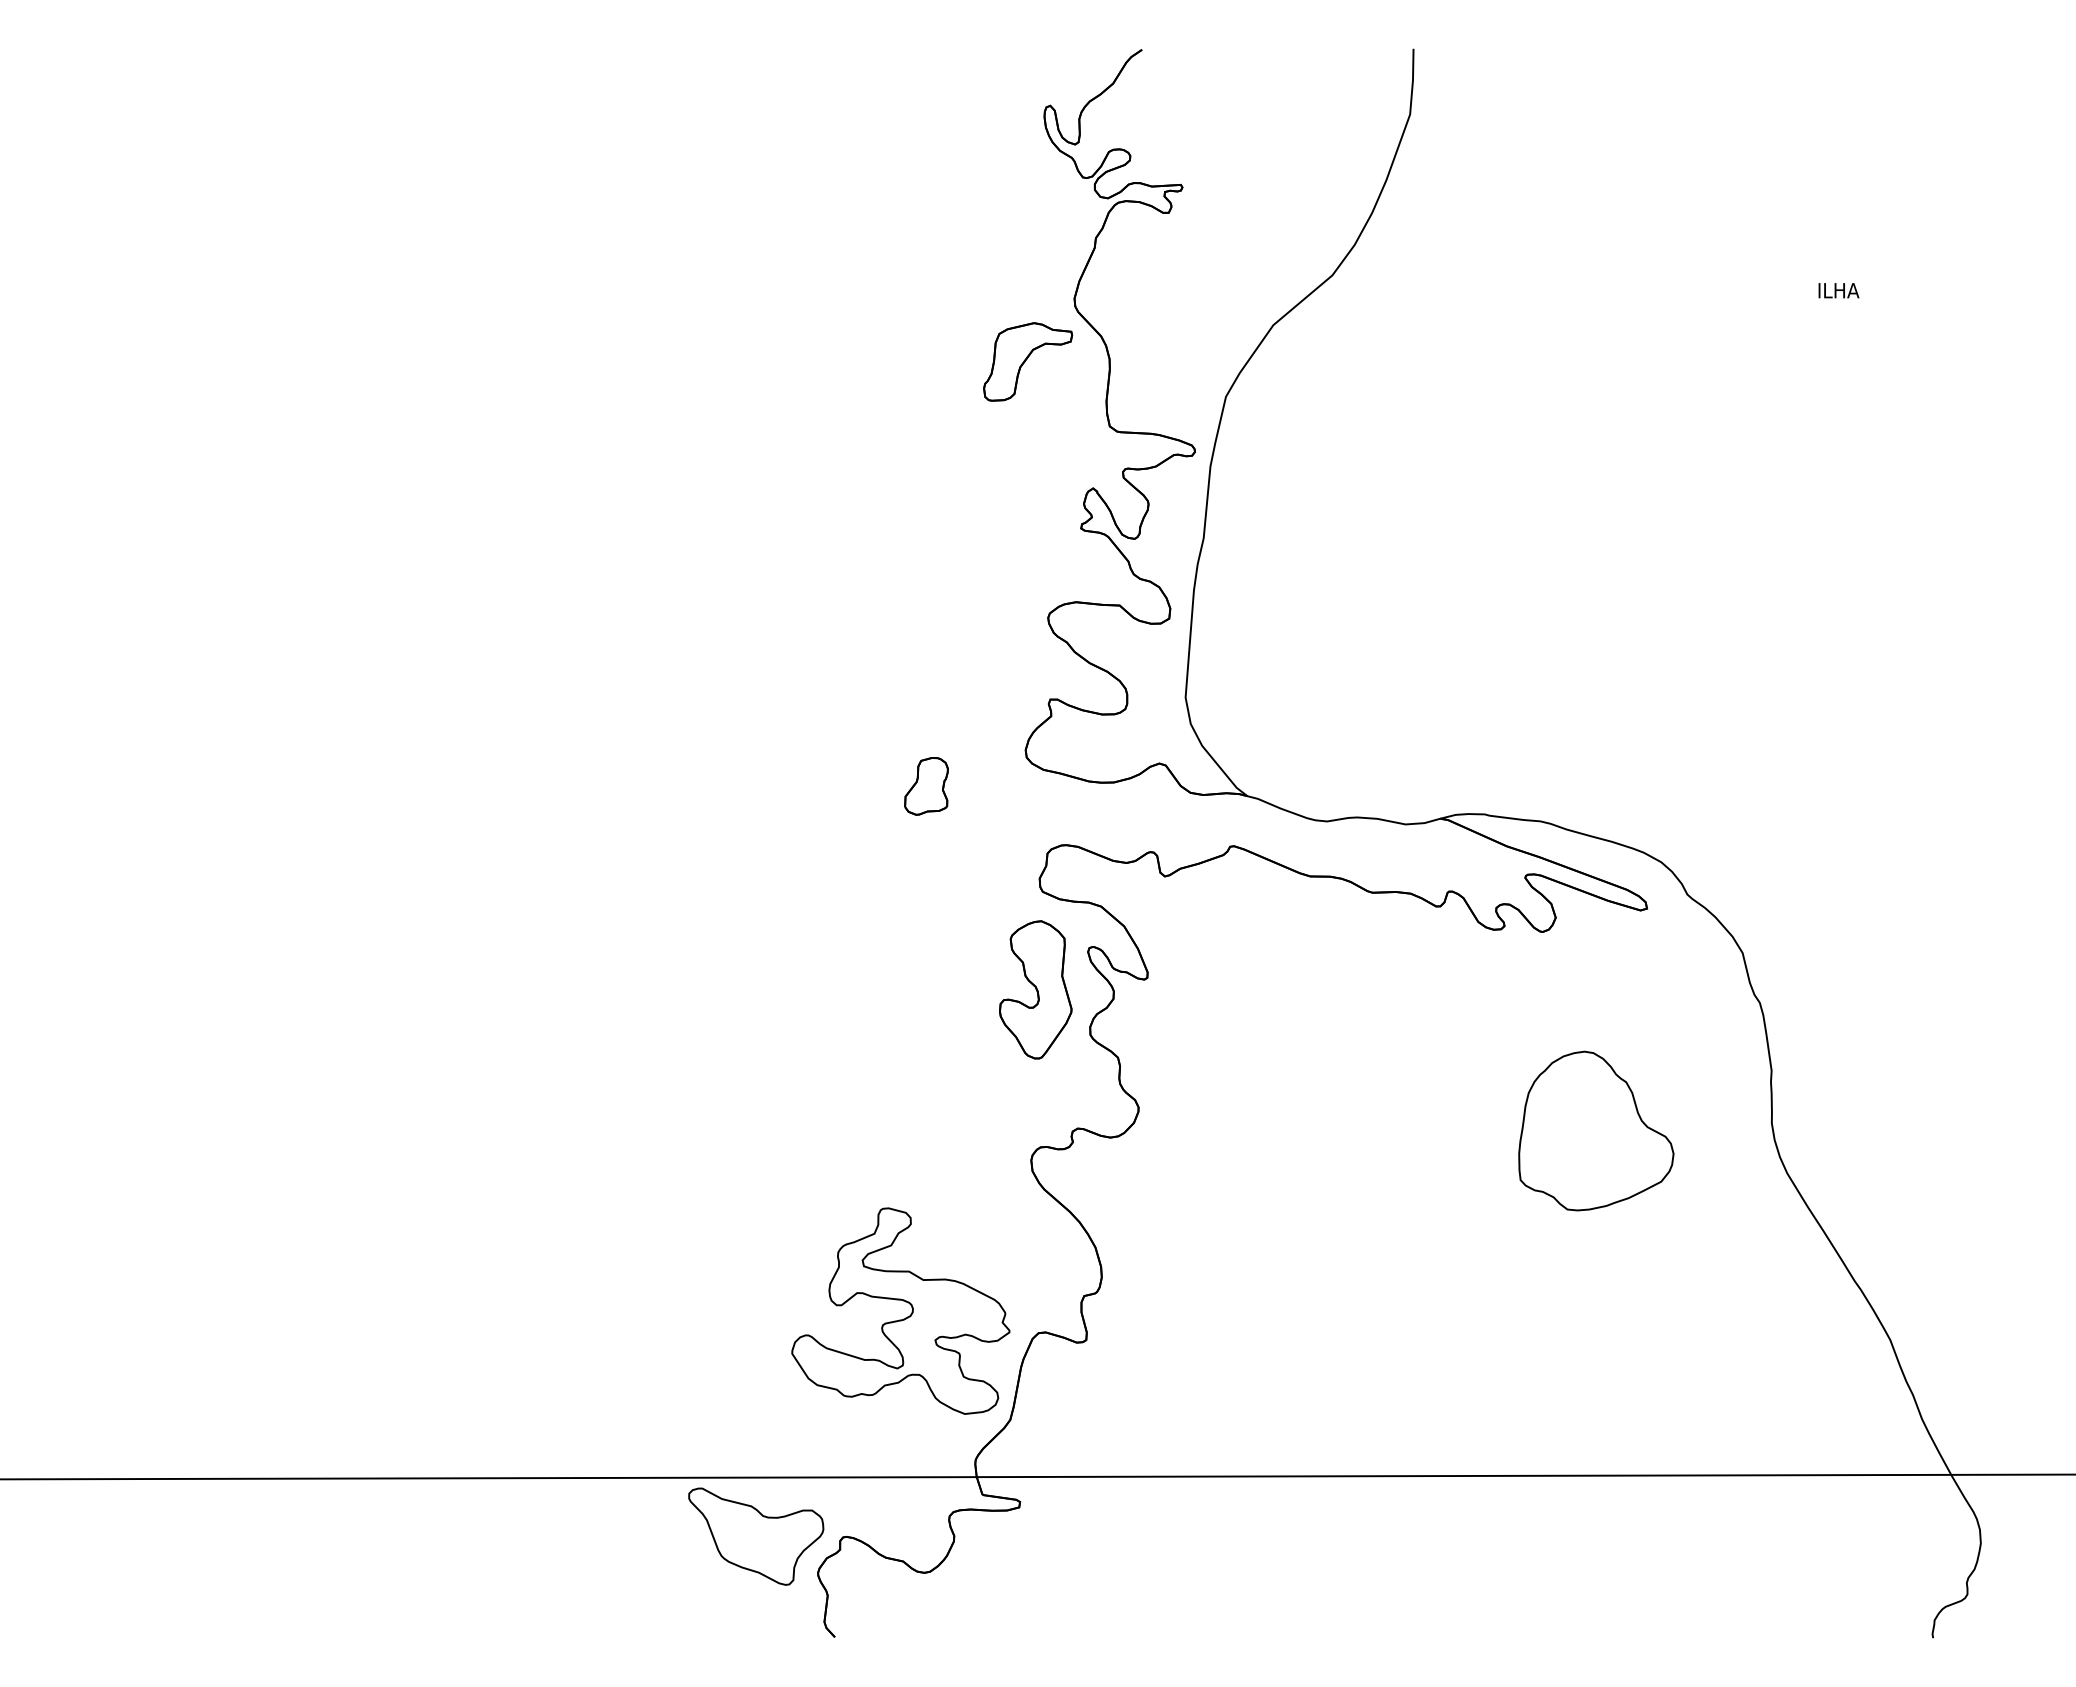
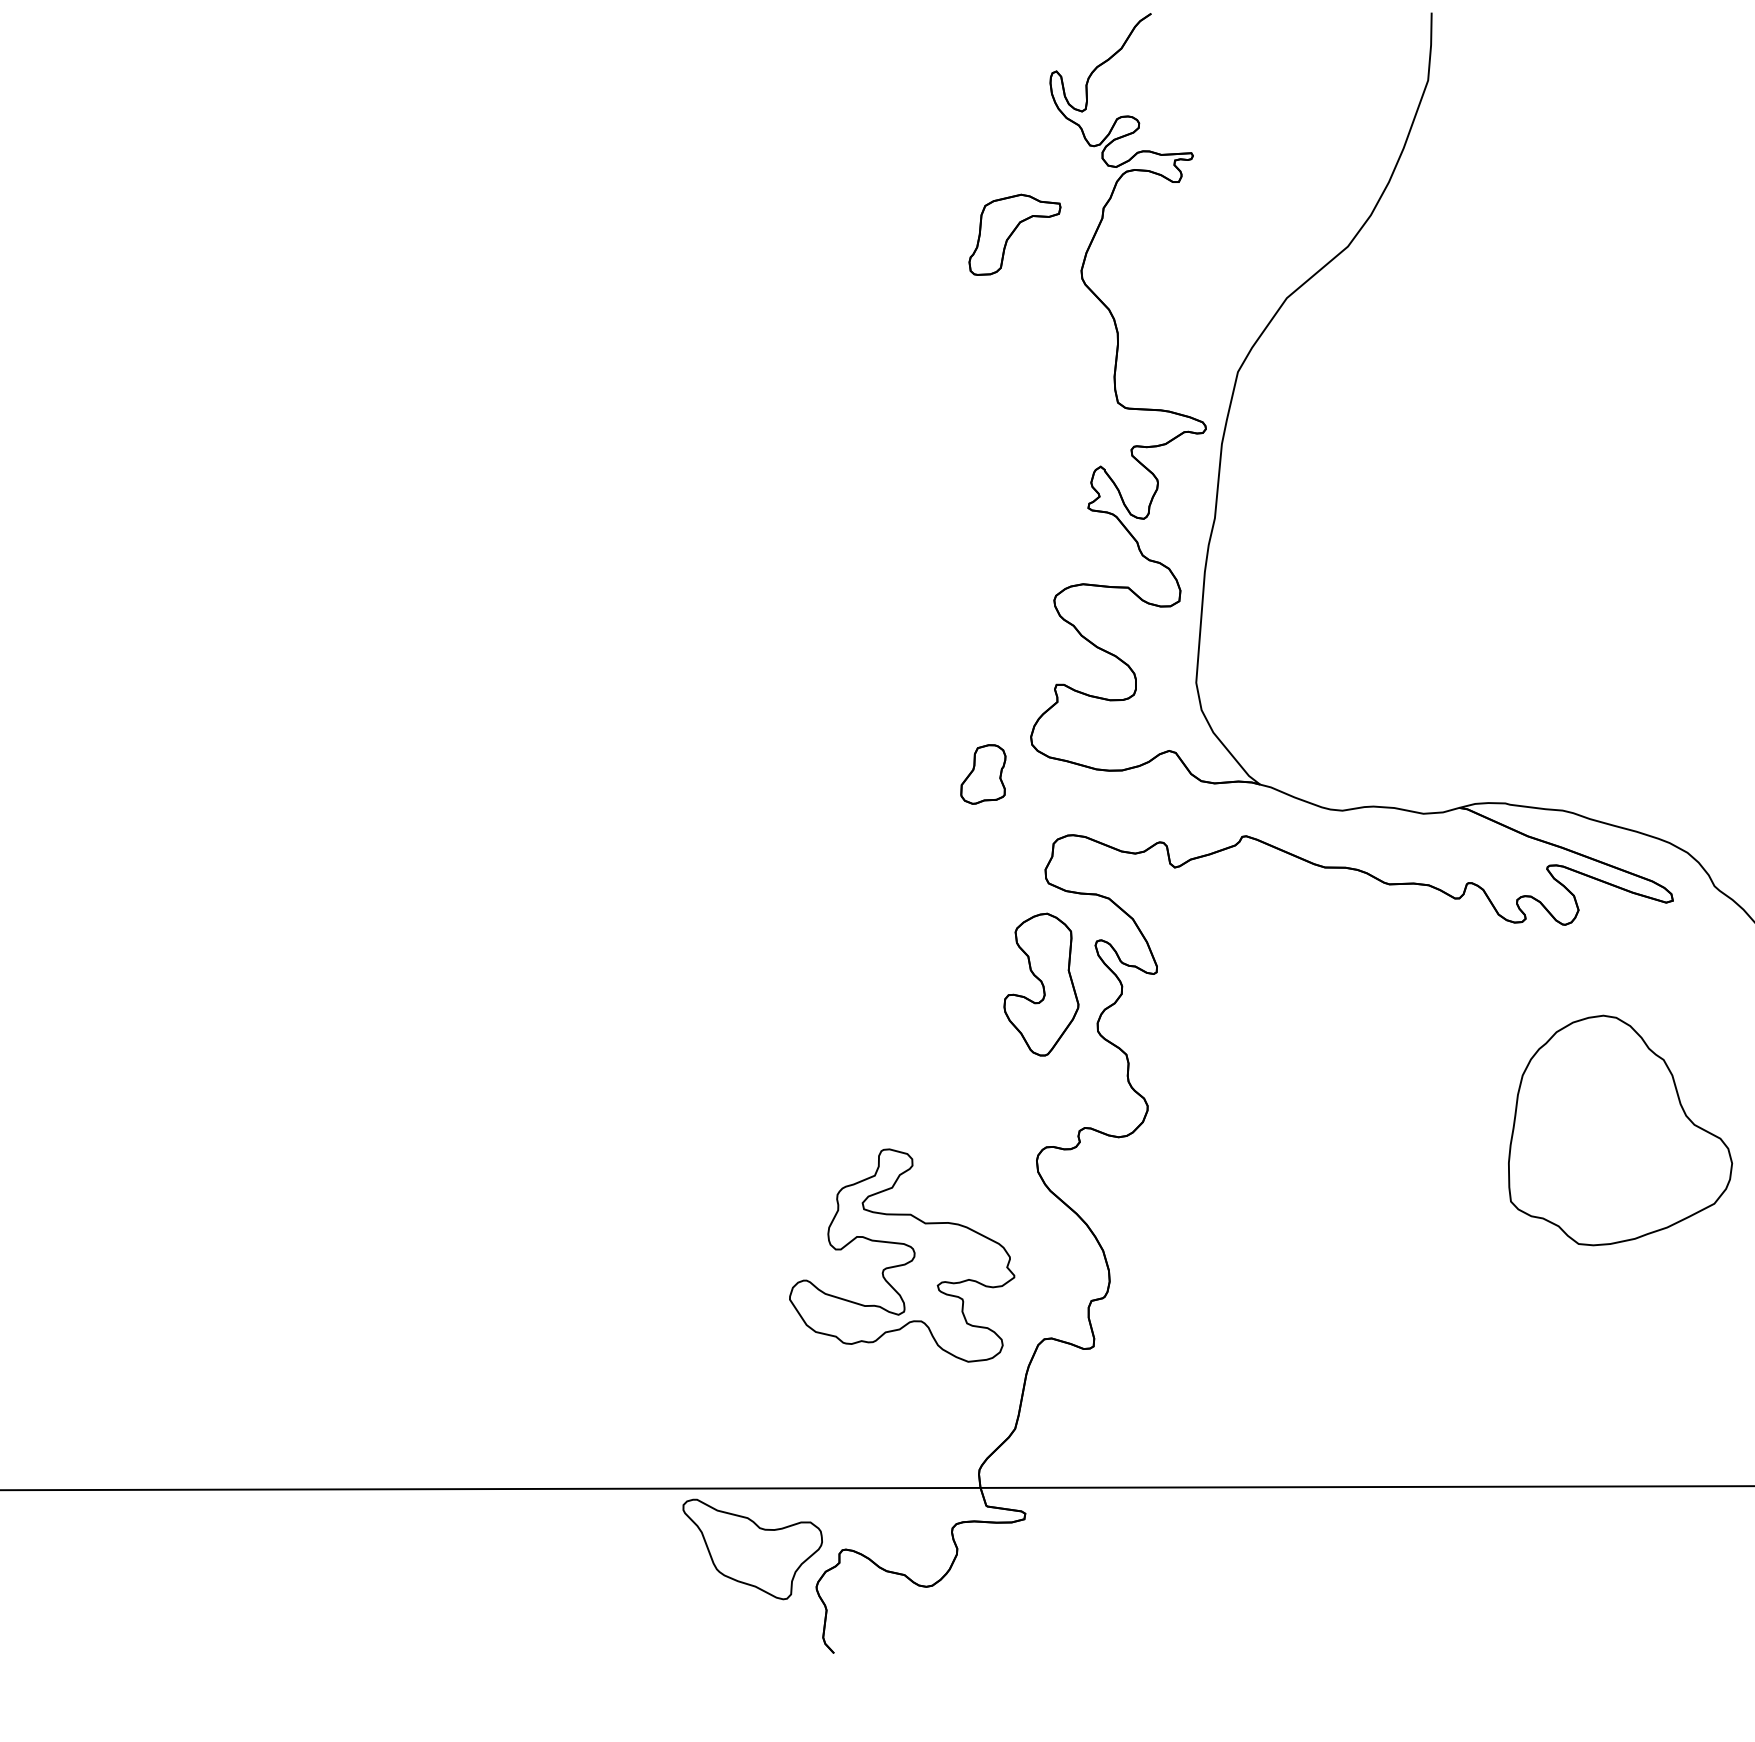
part: (1028, 361) -> (1015, 234), moved
part: (926, 786) -> (983, 774), moved
part: (1596, 1130) -> (1620, 1129), size x1.4
part: (903, 1318) -> (904, 1263), moved

